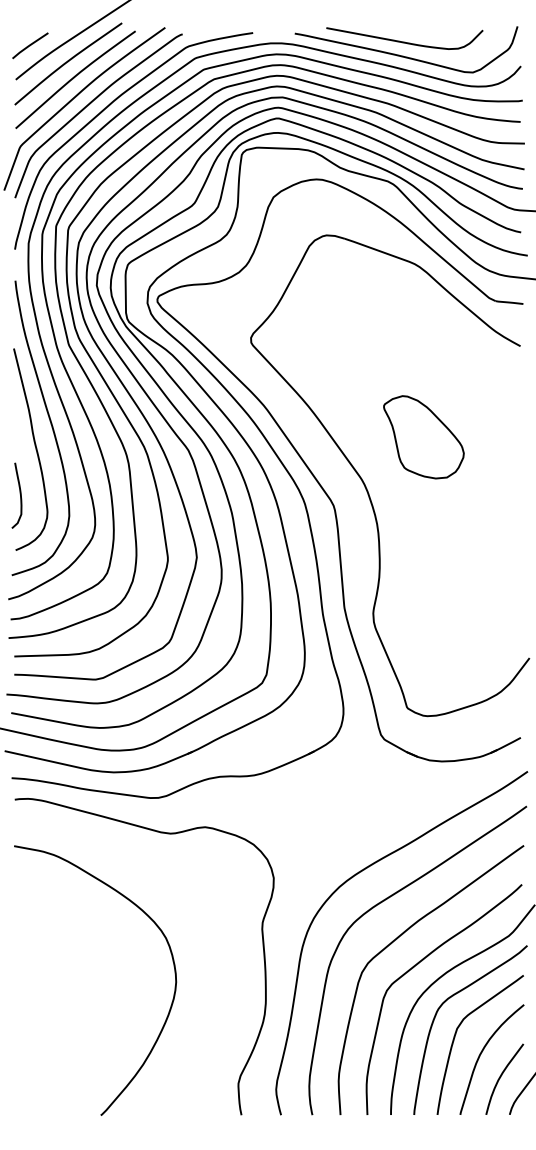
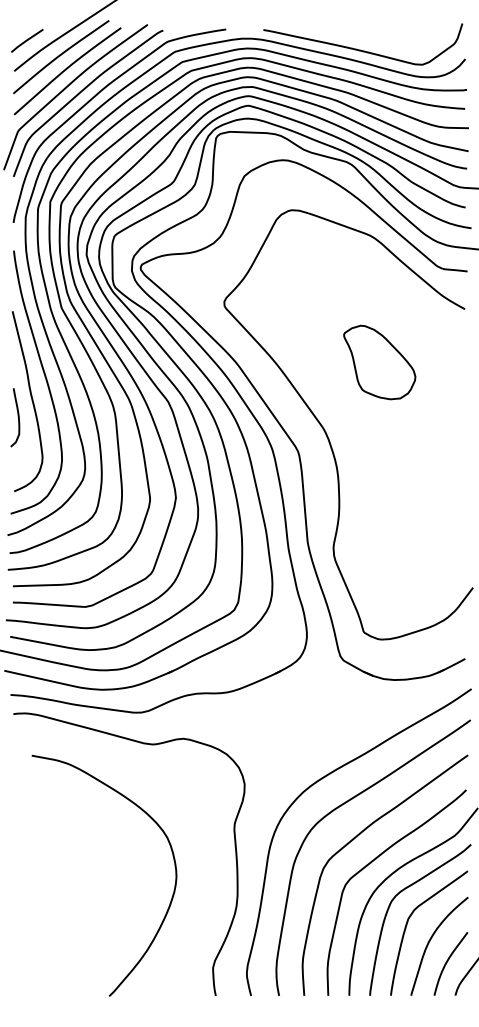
curve: (402, 40) -> (359, 36), removed
part: (423, 437) -> (379, 362), moved
curve: (19, 494) -> (17, 416), moved
curve: (172, 996) -> (173, 889), moved

